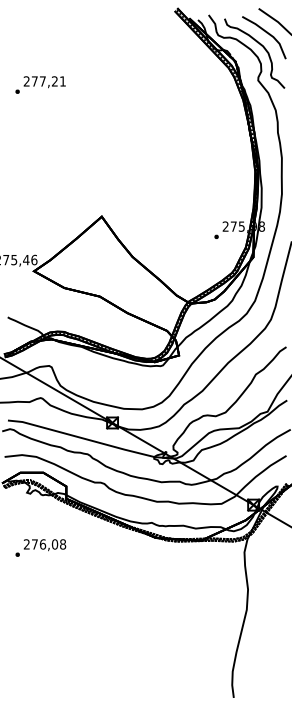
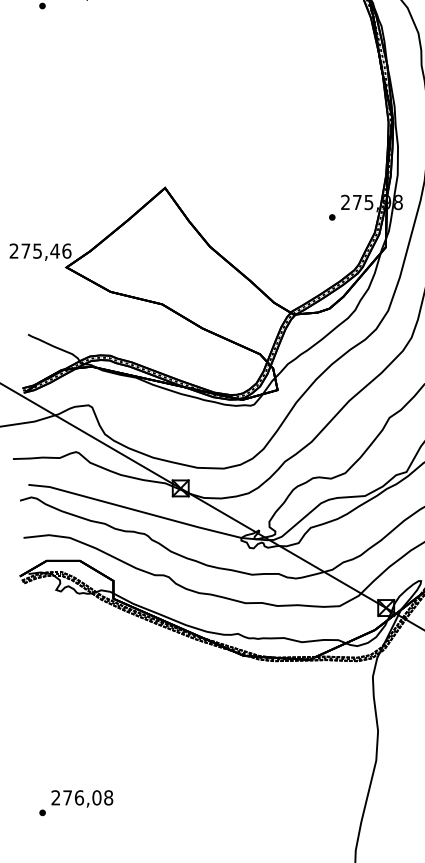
text: (40, 547) -> (75, 802), moved

